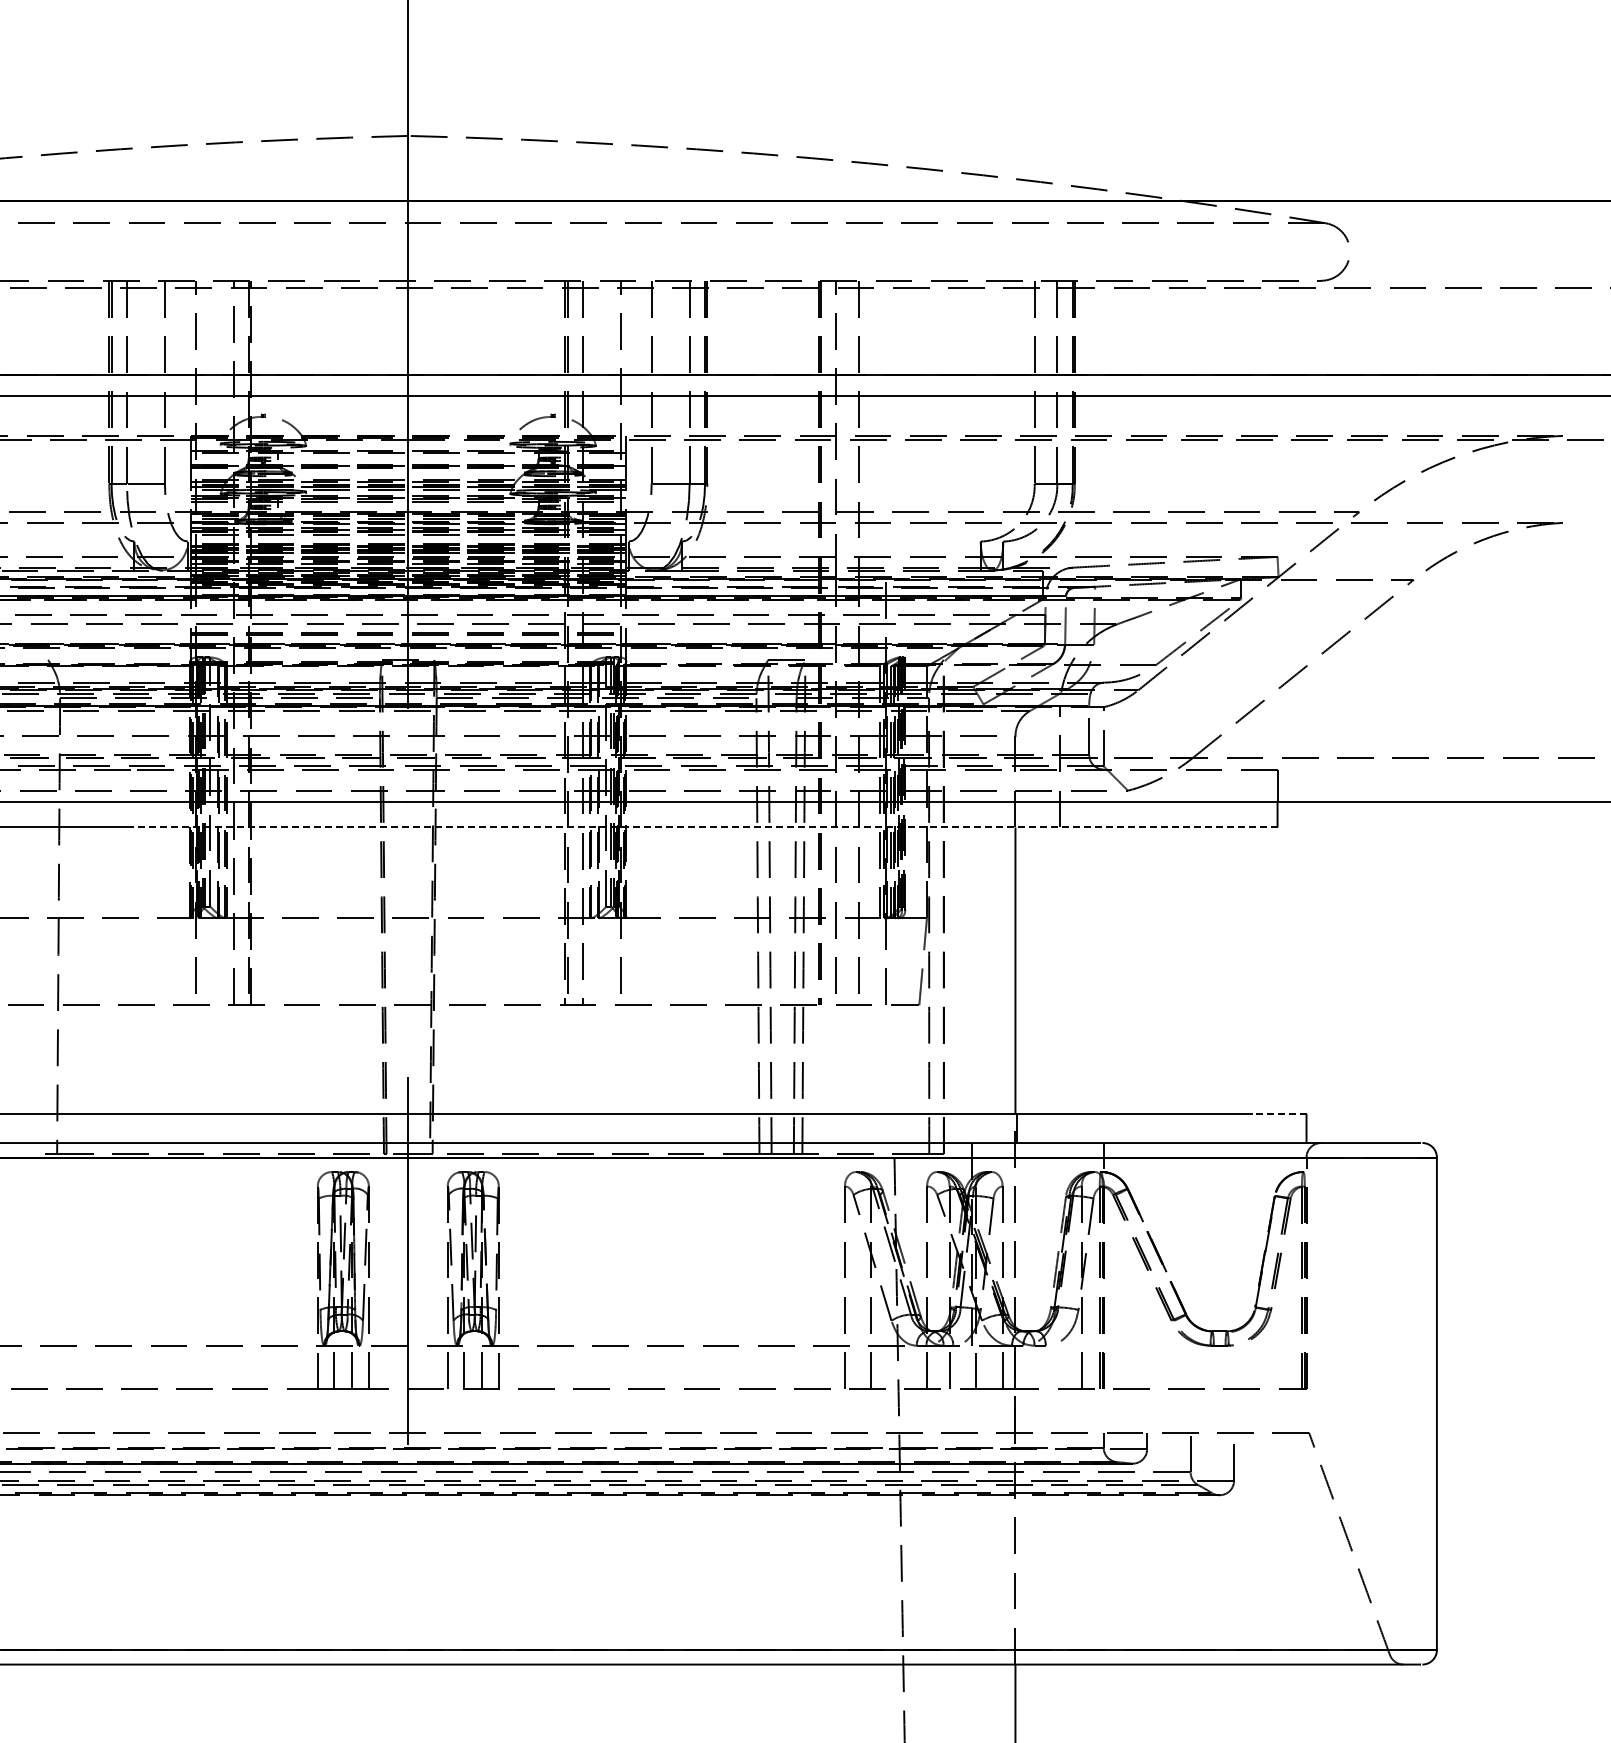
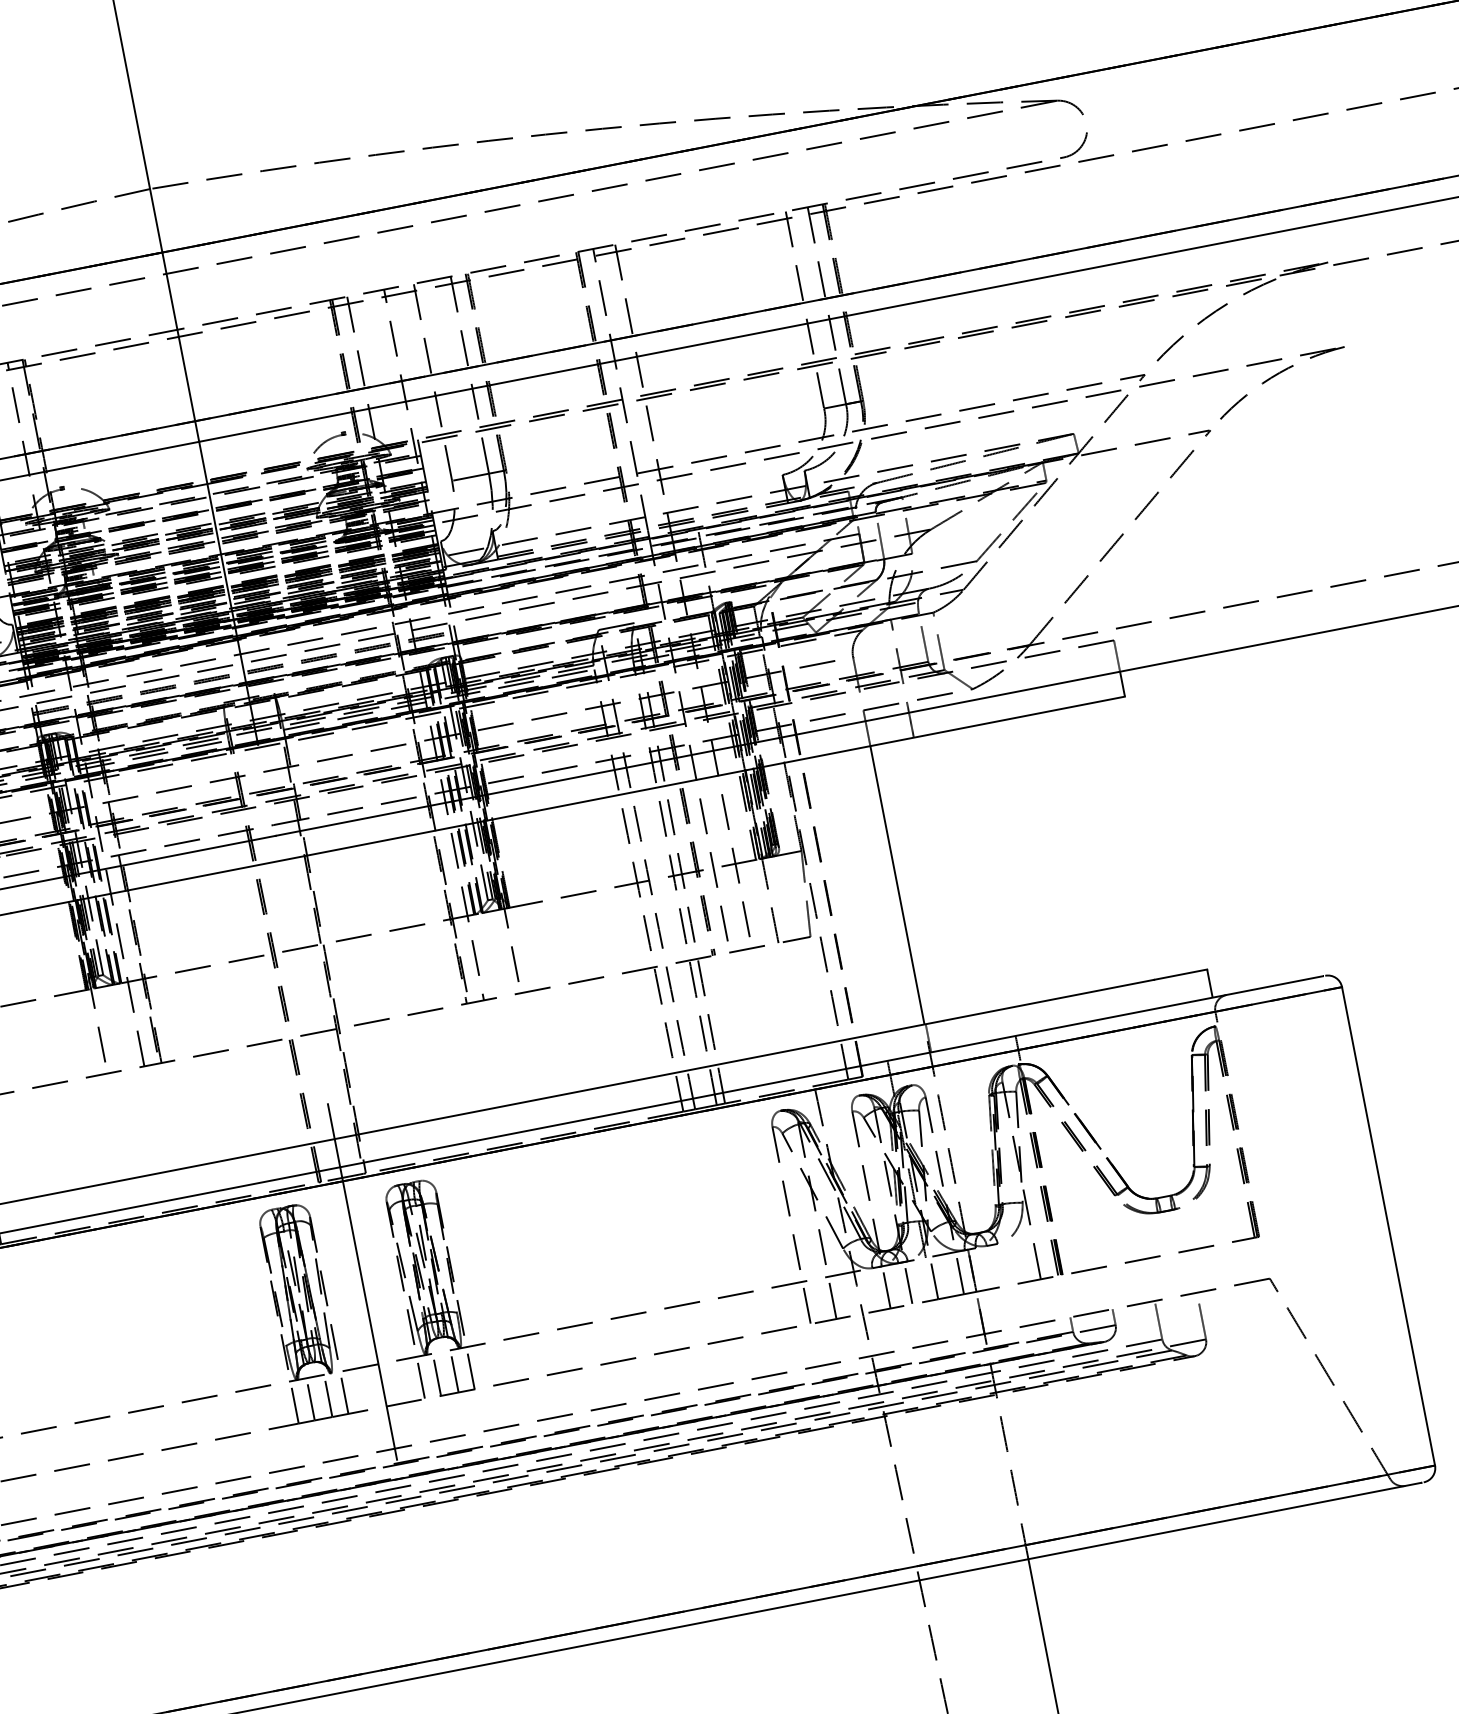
line: (703, 827) -> (567, 805), dashed -> solid
line: (1278, 1114) -> (1180, 975), dashed -> solid

